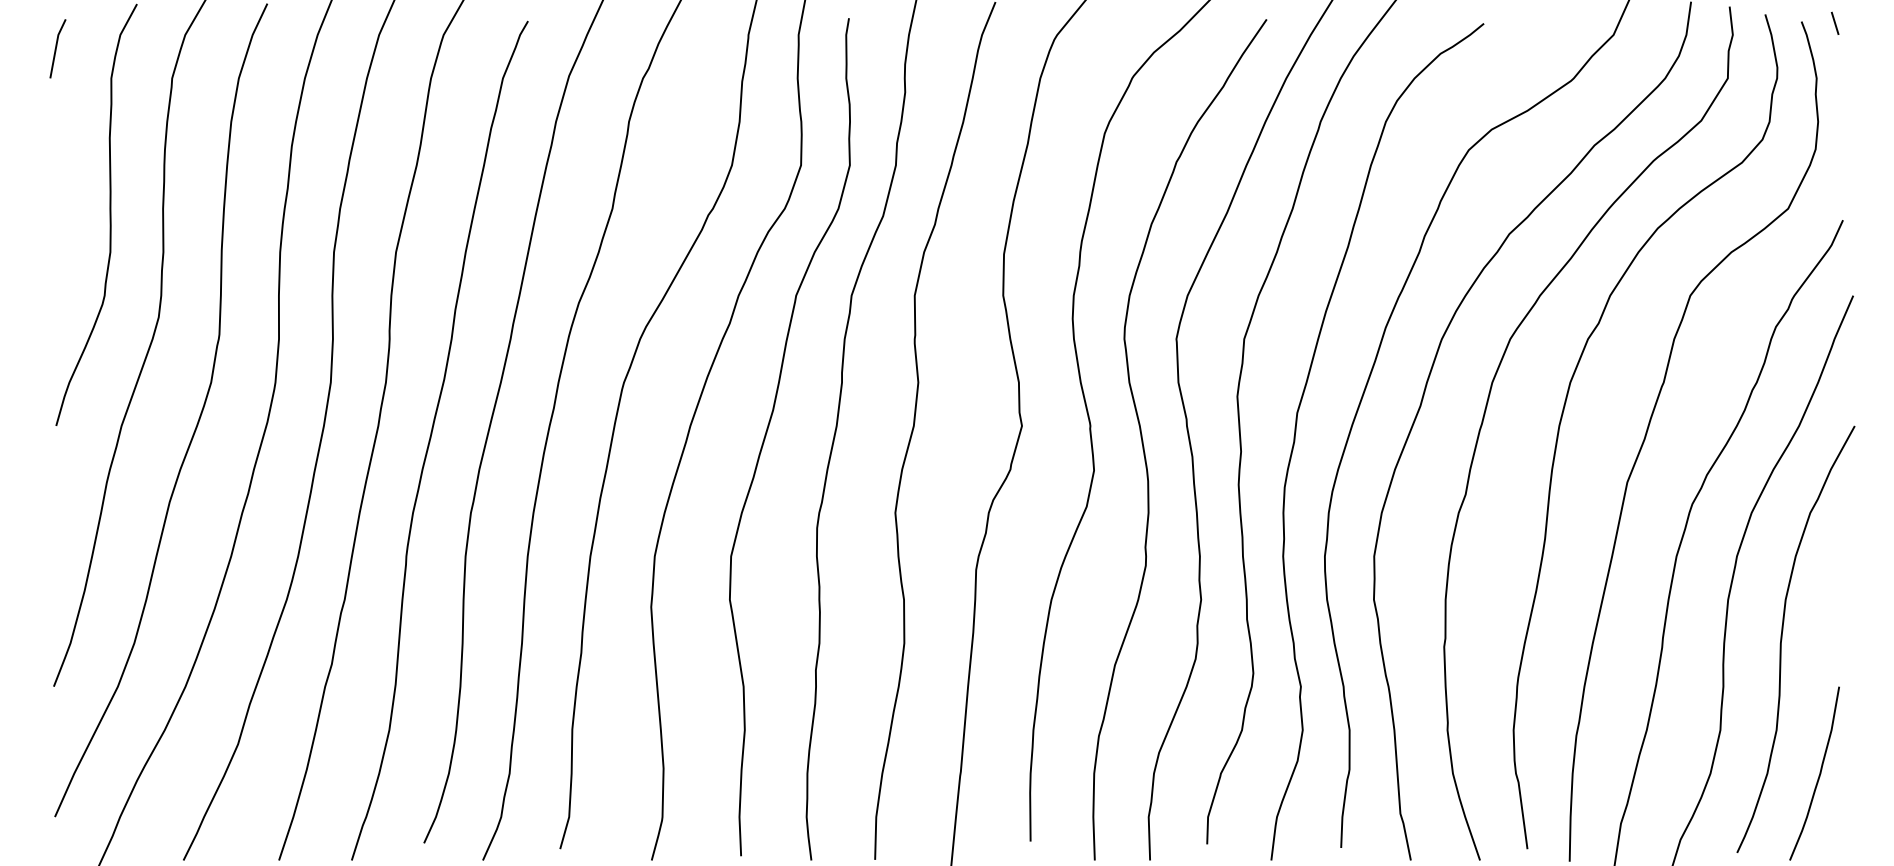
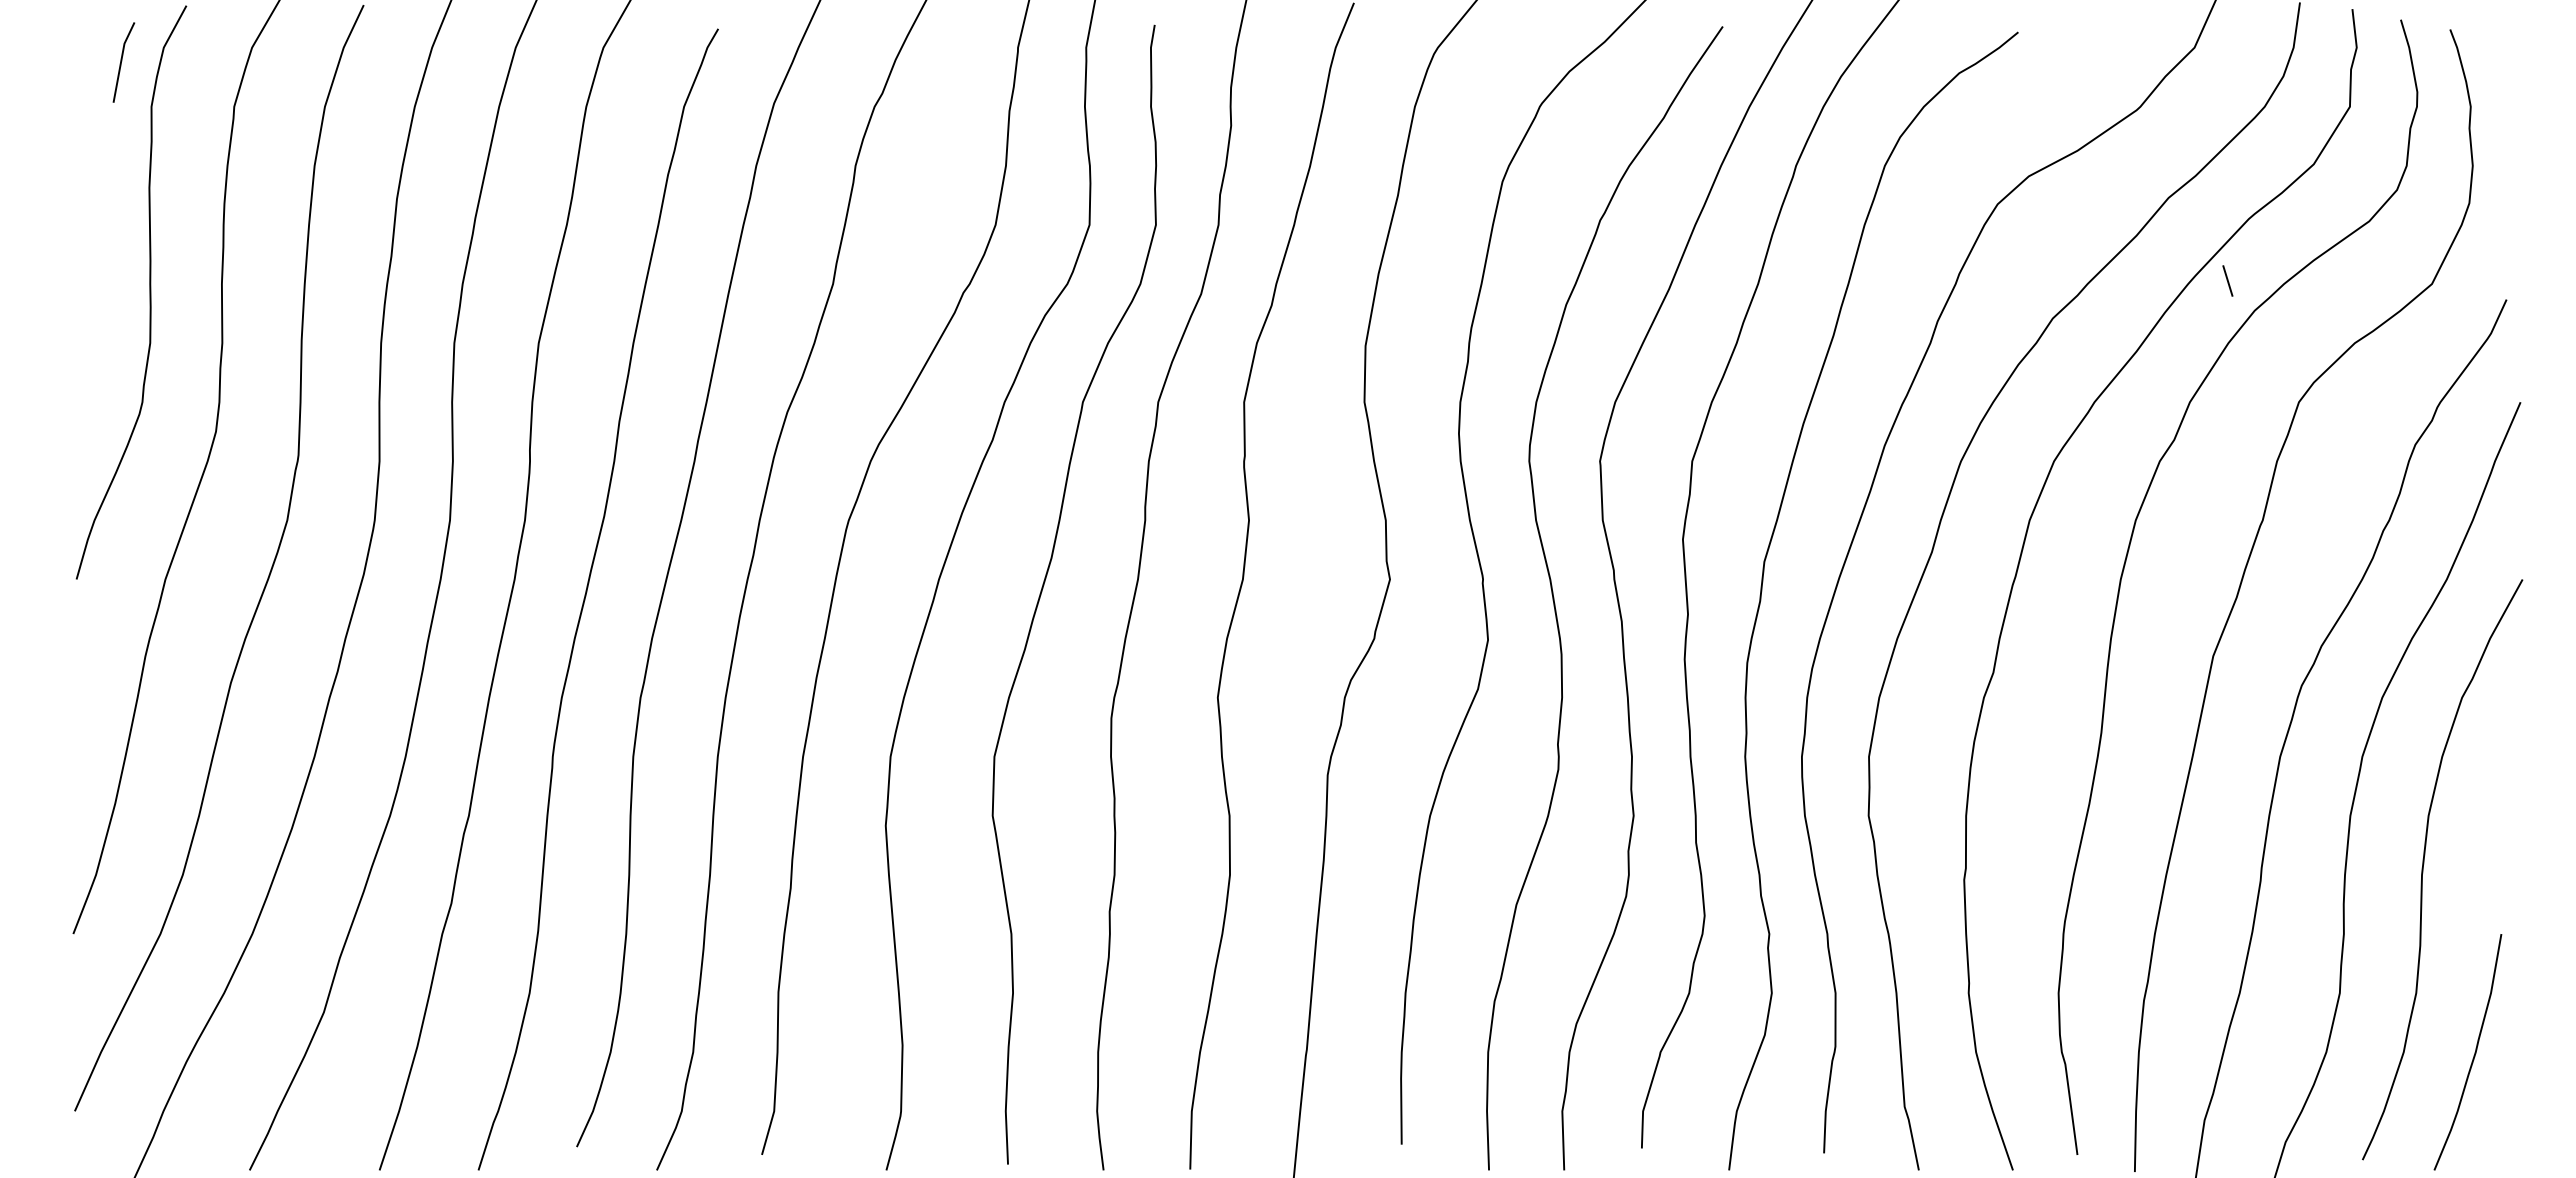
line: (1834, 23) -> (2227, 280), moved
line: (56, 48) -> (122, 61), moved

